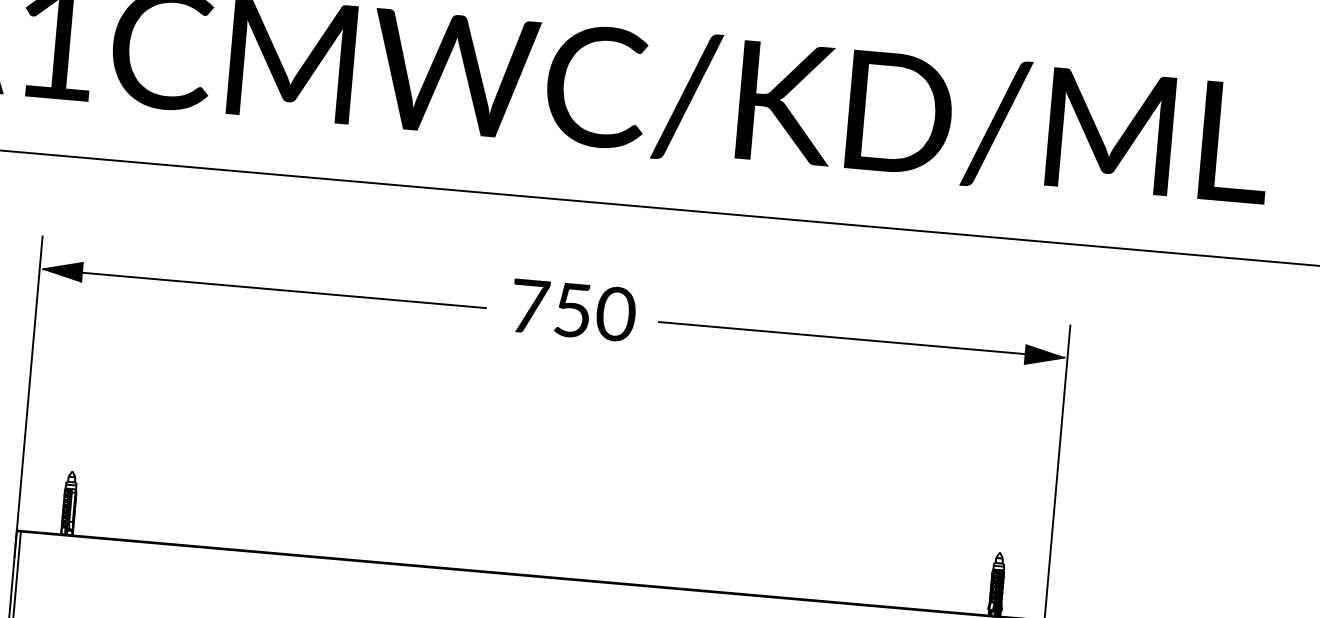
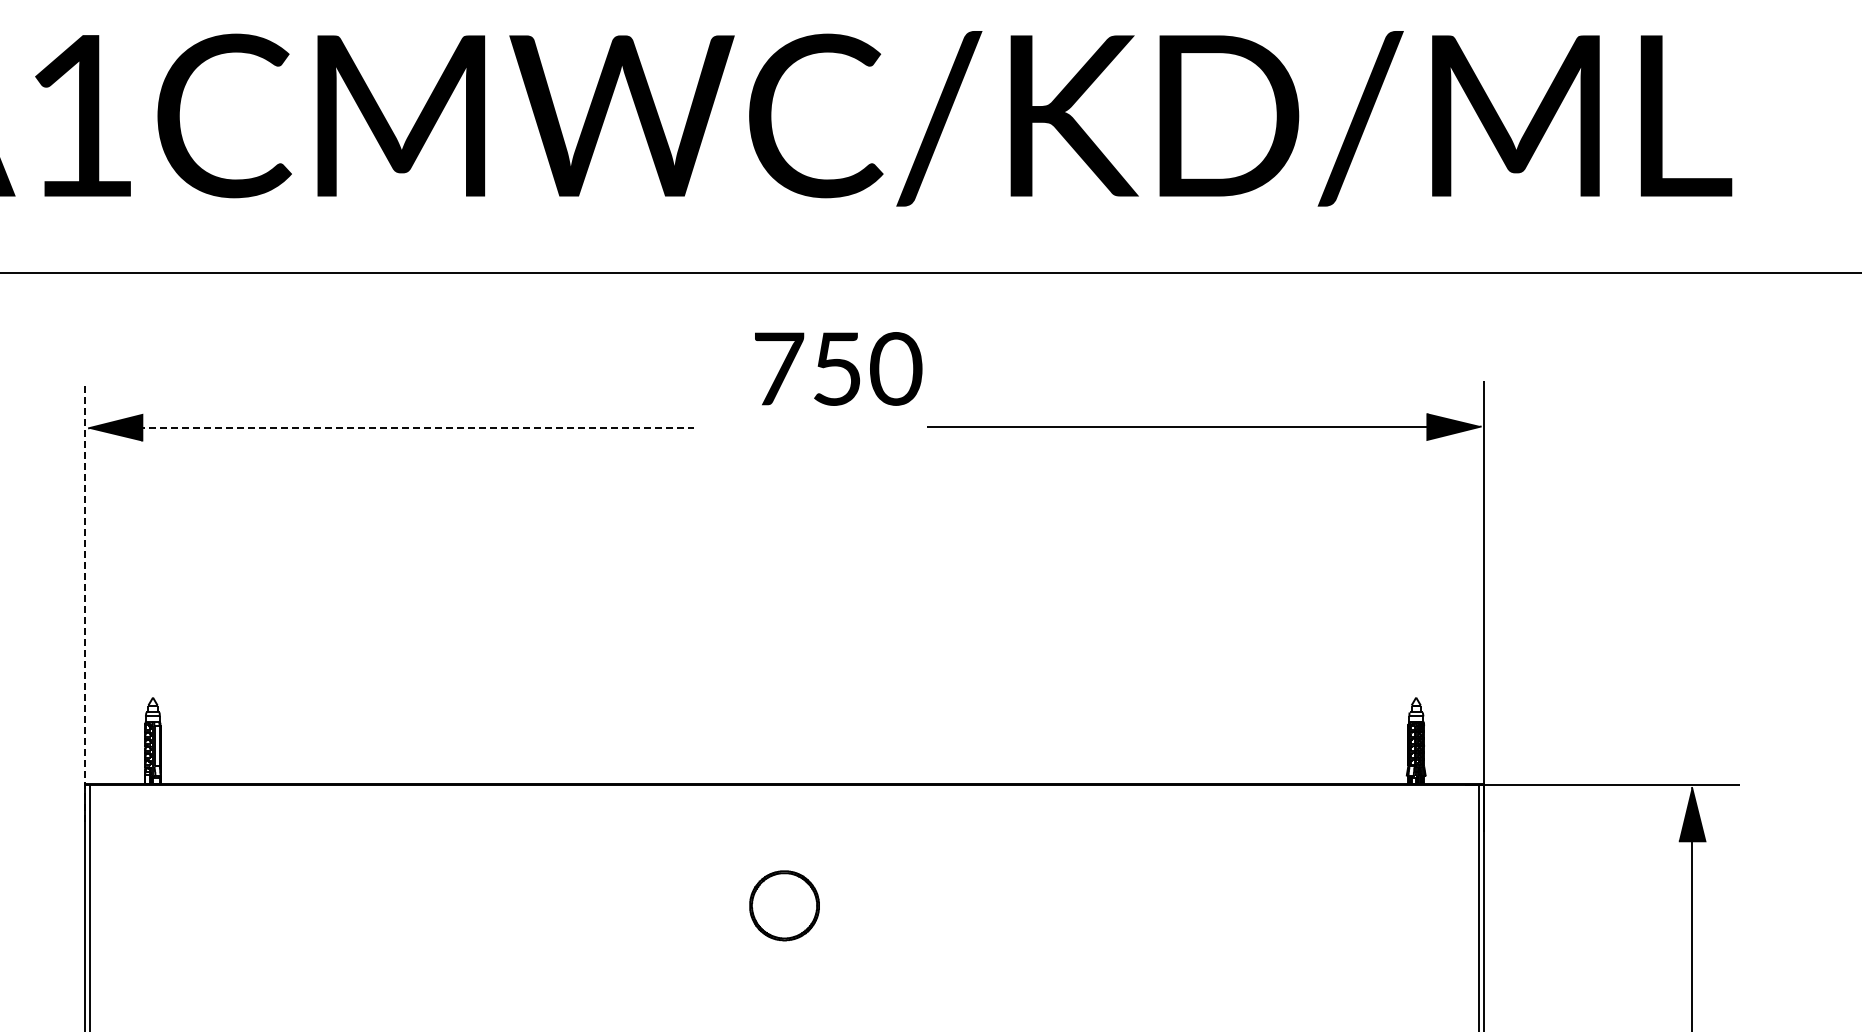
line: (278, 290) -> (410, 428), solid -> dashed
text: (573, 310) -> (838, 368), moved
line: (28, 397) -> (84, 602), solid -> dashed

